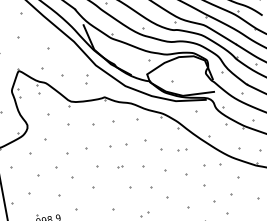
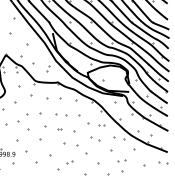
part: (177, 171) -> (95, 138), size x0.62
part: (222, 197) -> (121, 160), size x0.62

